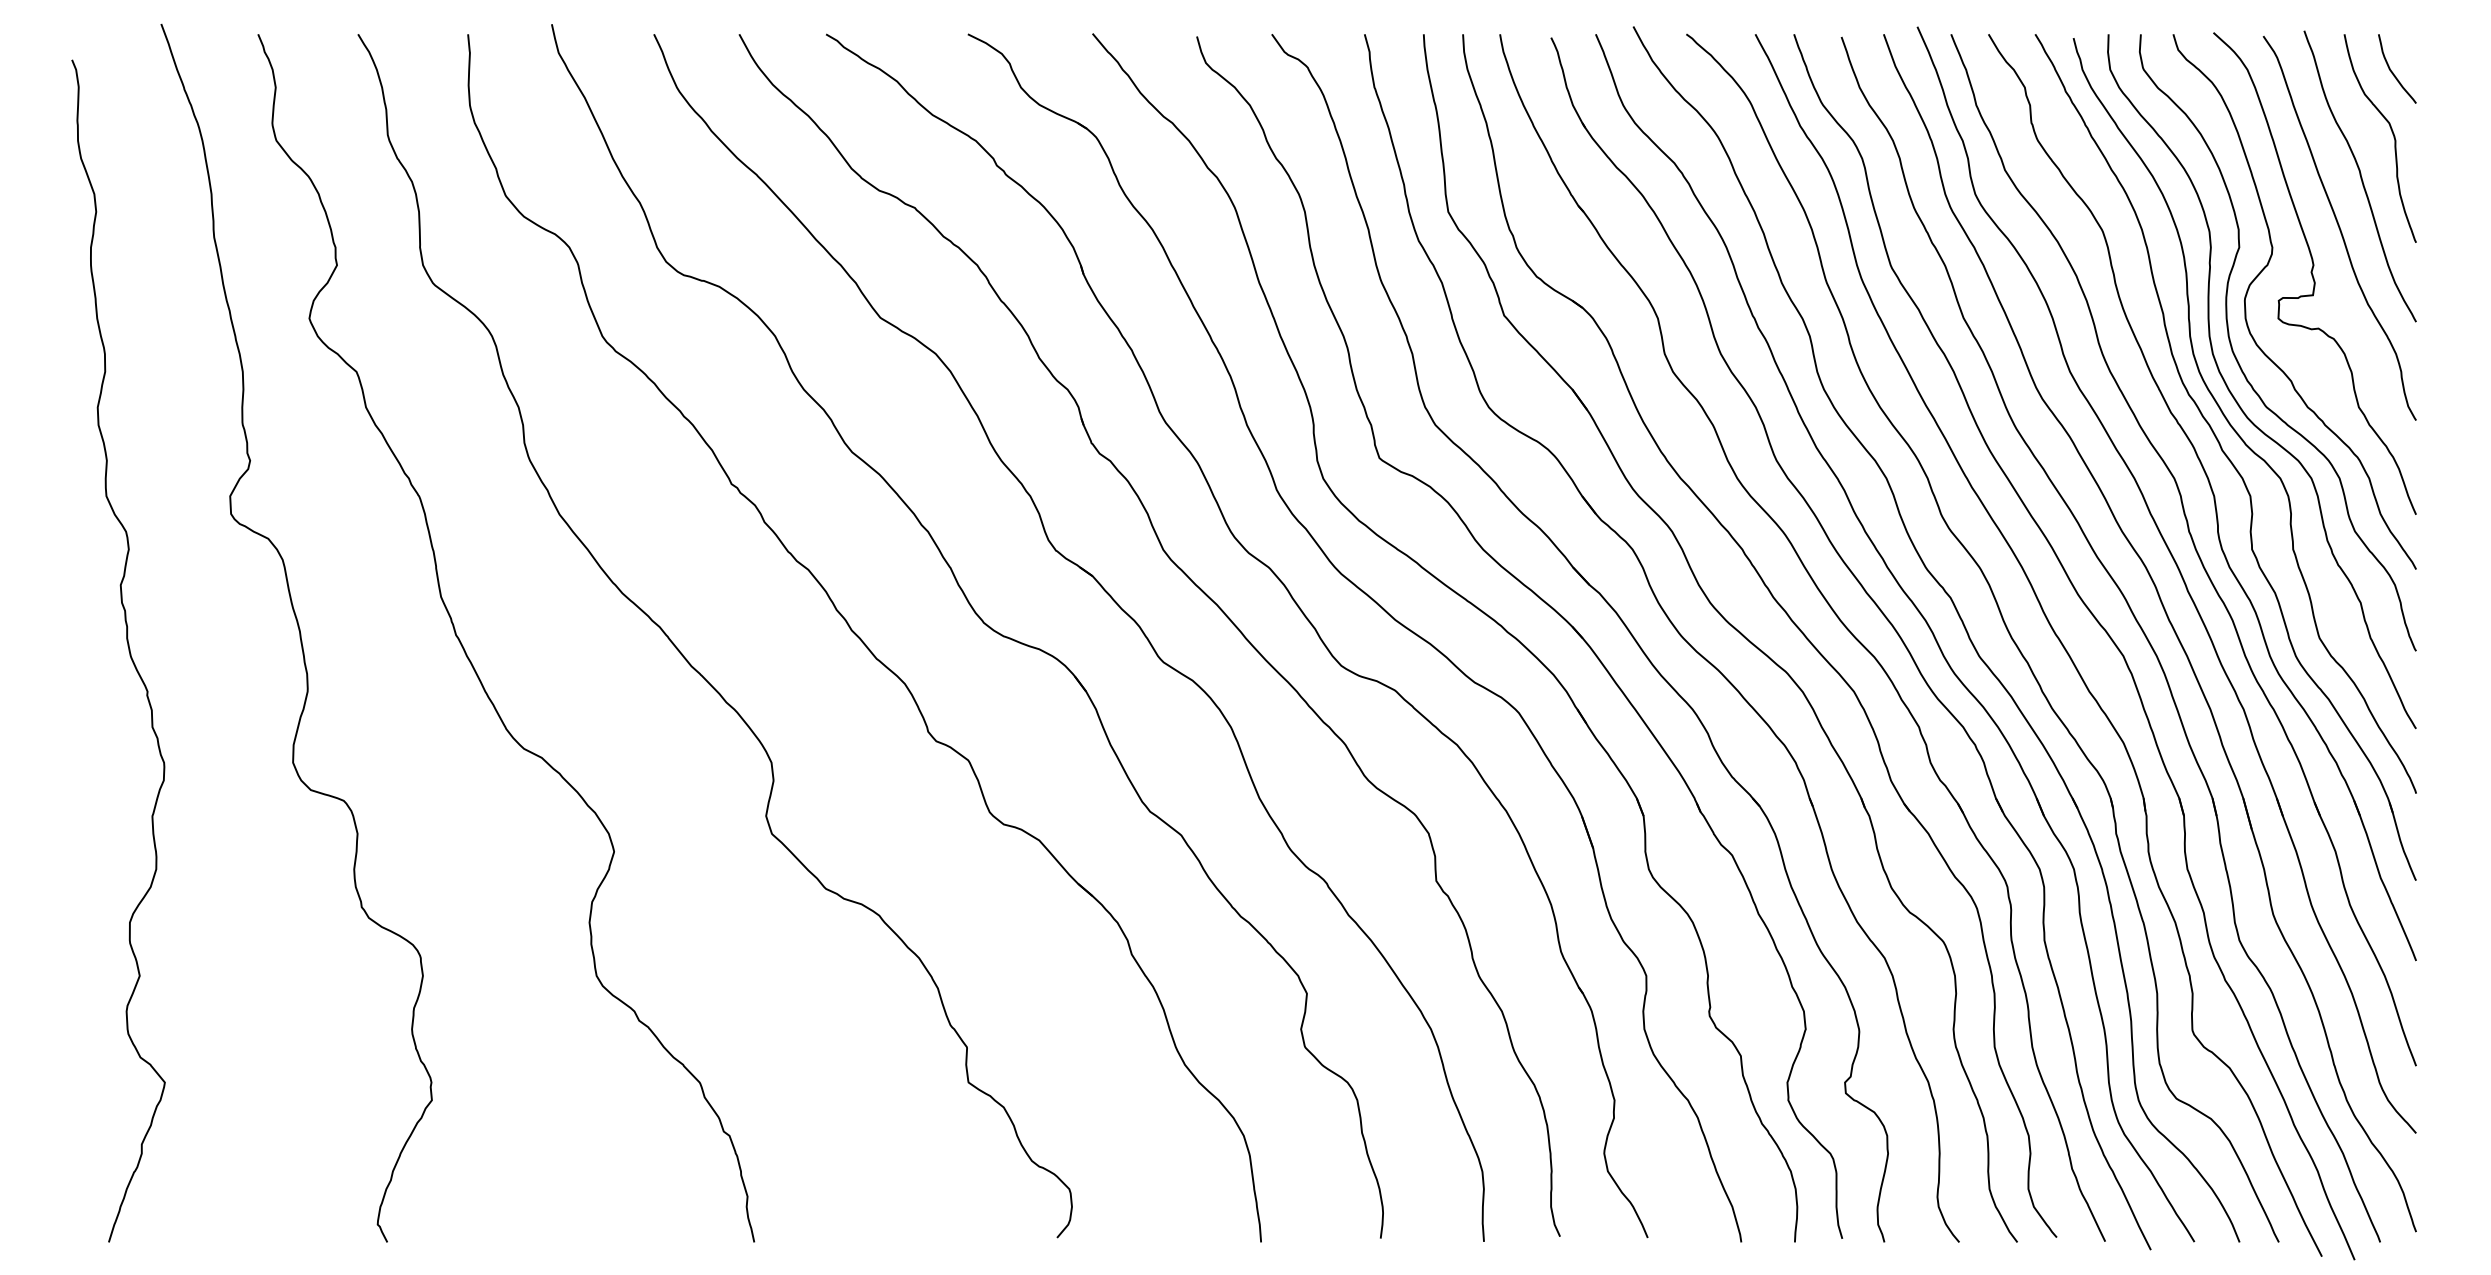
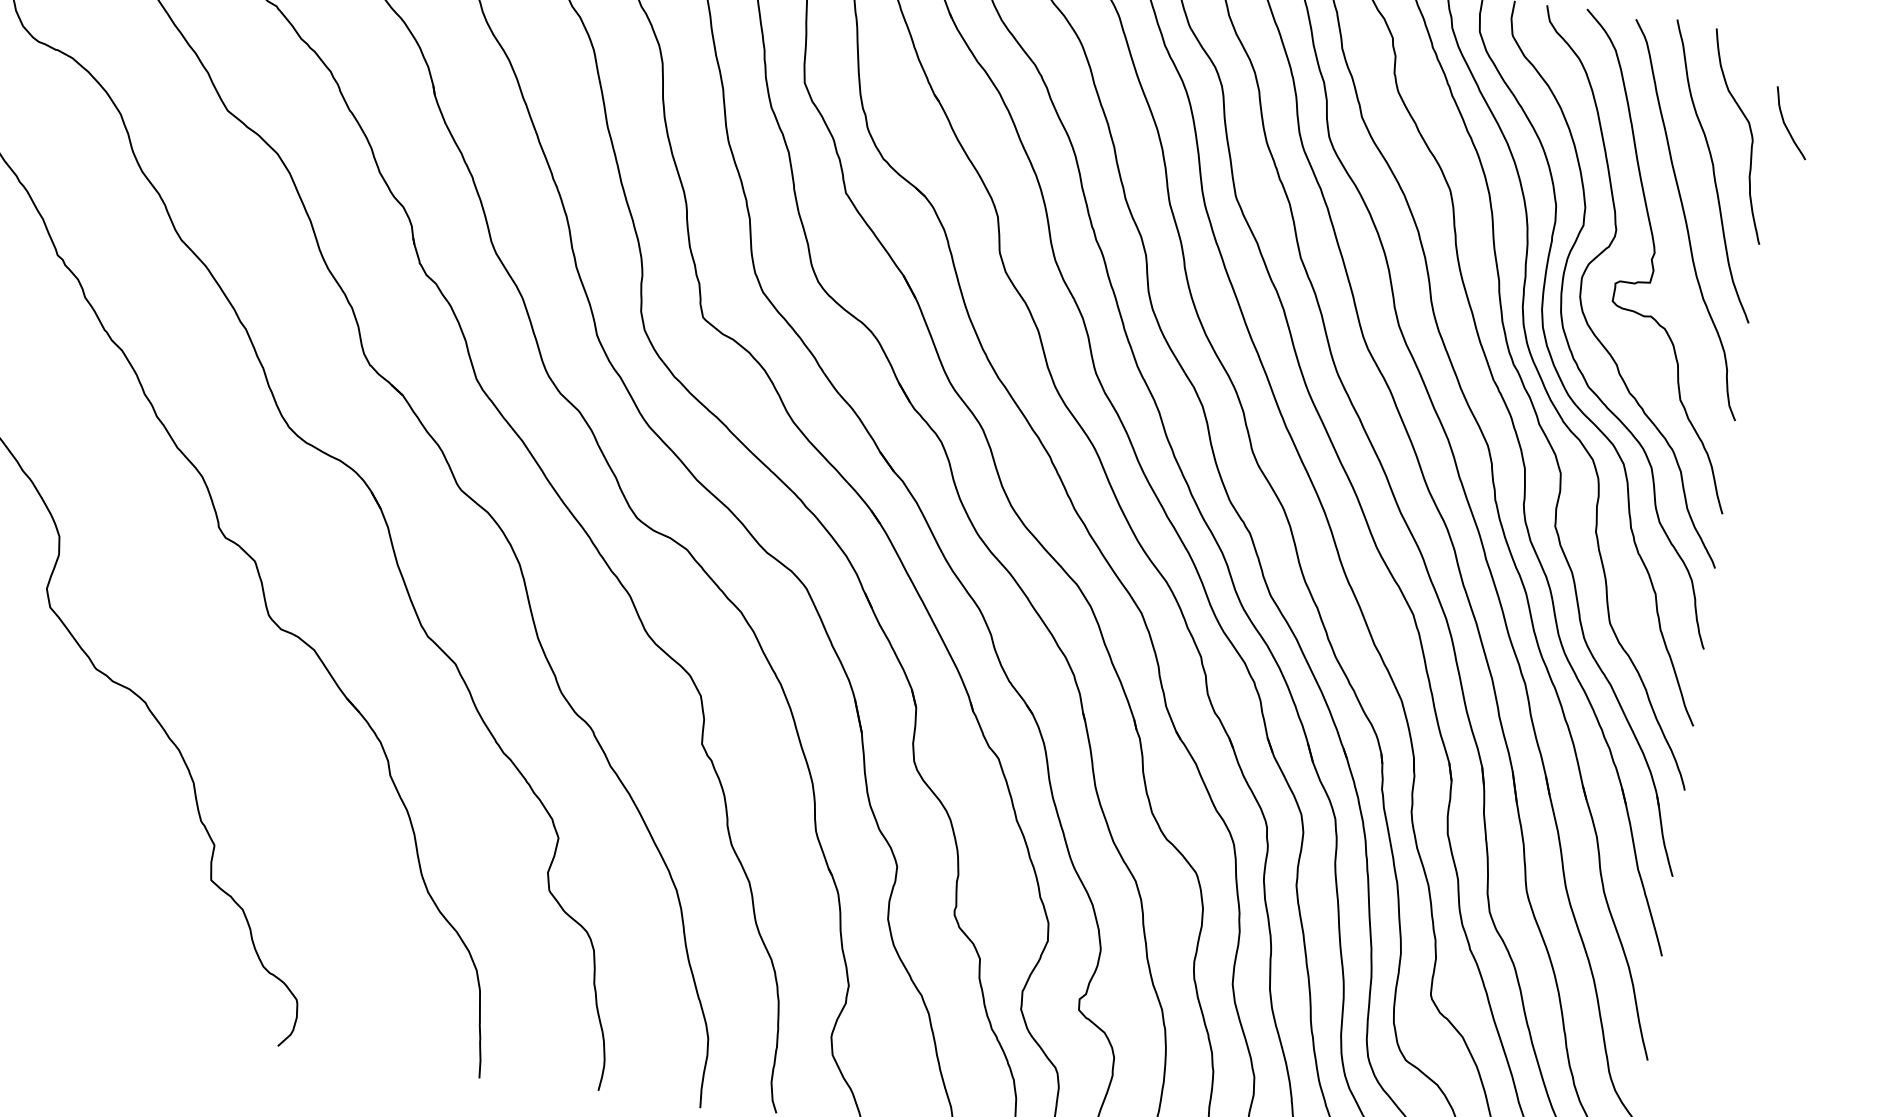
curve: (2393, 72) -> (1787, 126), moved

